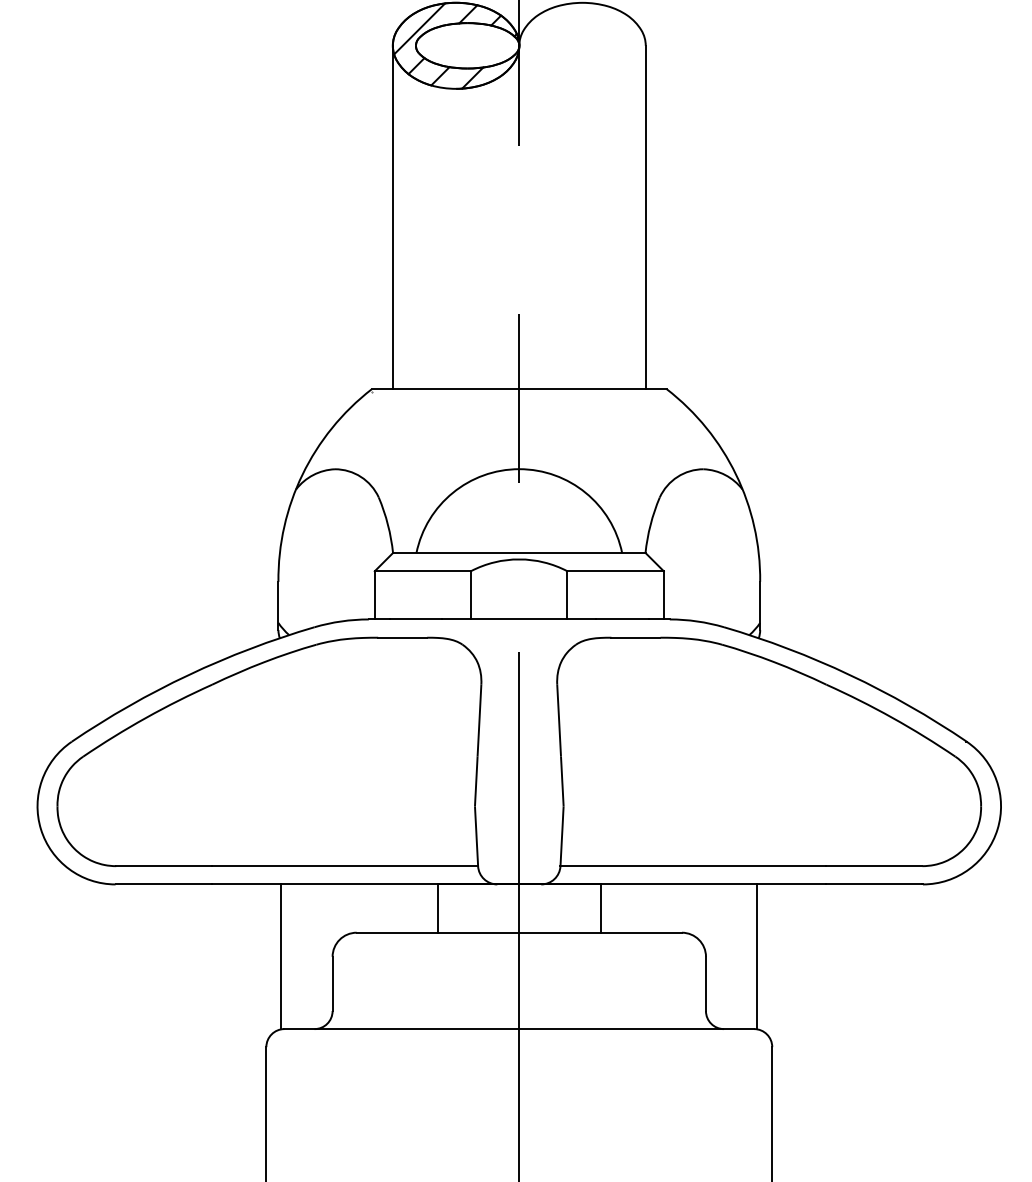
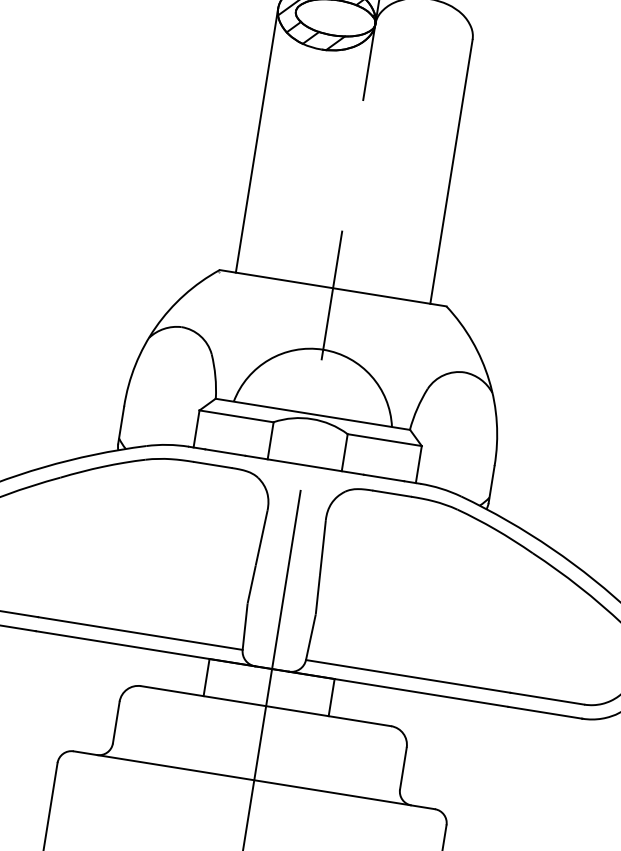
line: (281, 956) -> (80, 695), removed
line: (757, 956) -> (446, 753), removed

